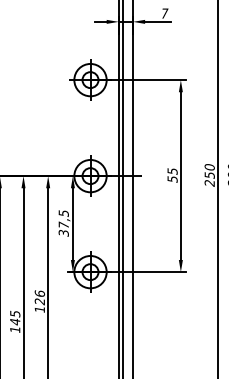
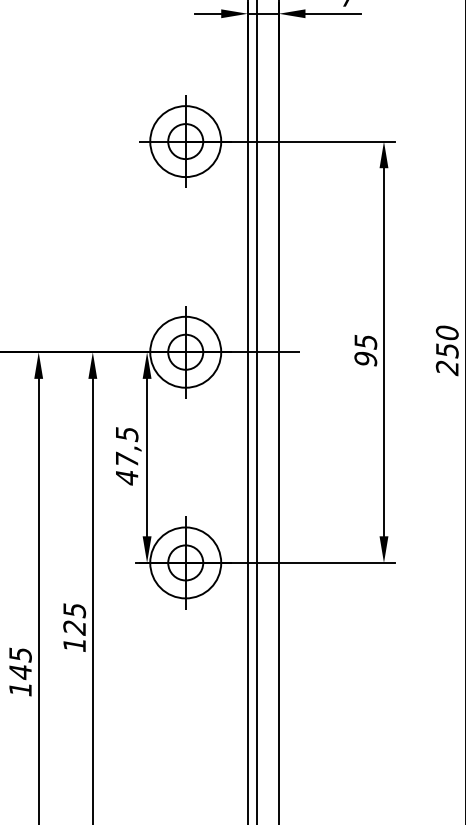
text: (172, 179) -> (365, 359), 55 -> 95
text: (63, 233) -> (126, 478), 37,5 -> 47,5
text: (39, 293) -> (73, 609), 126 -> 125

